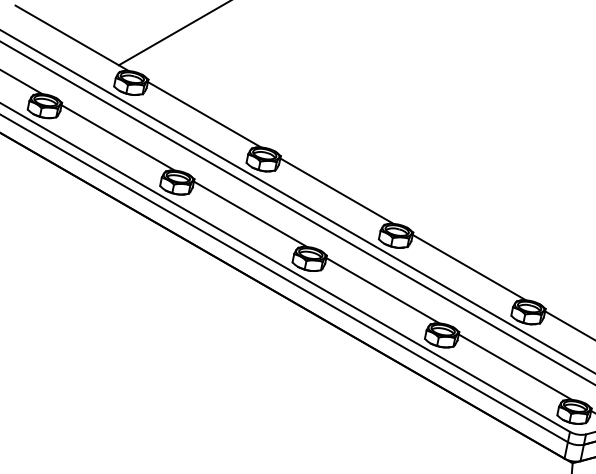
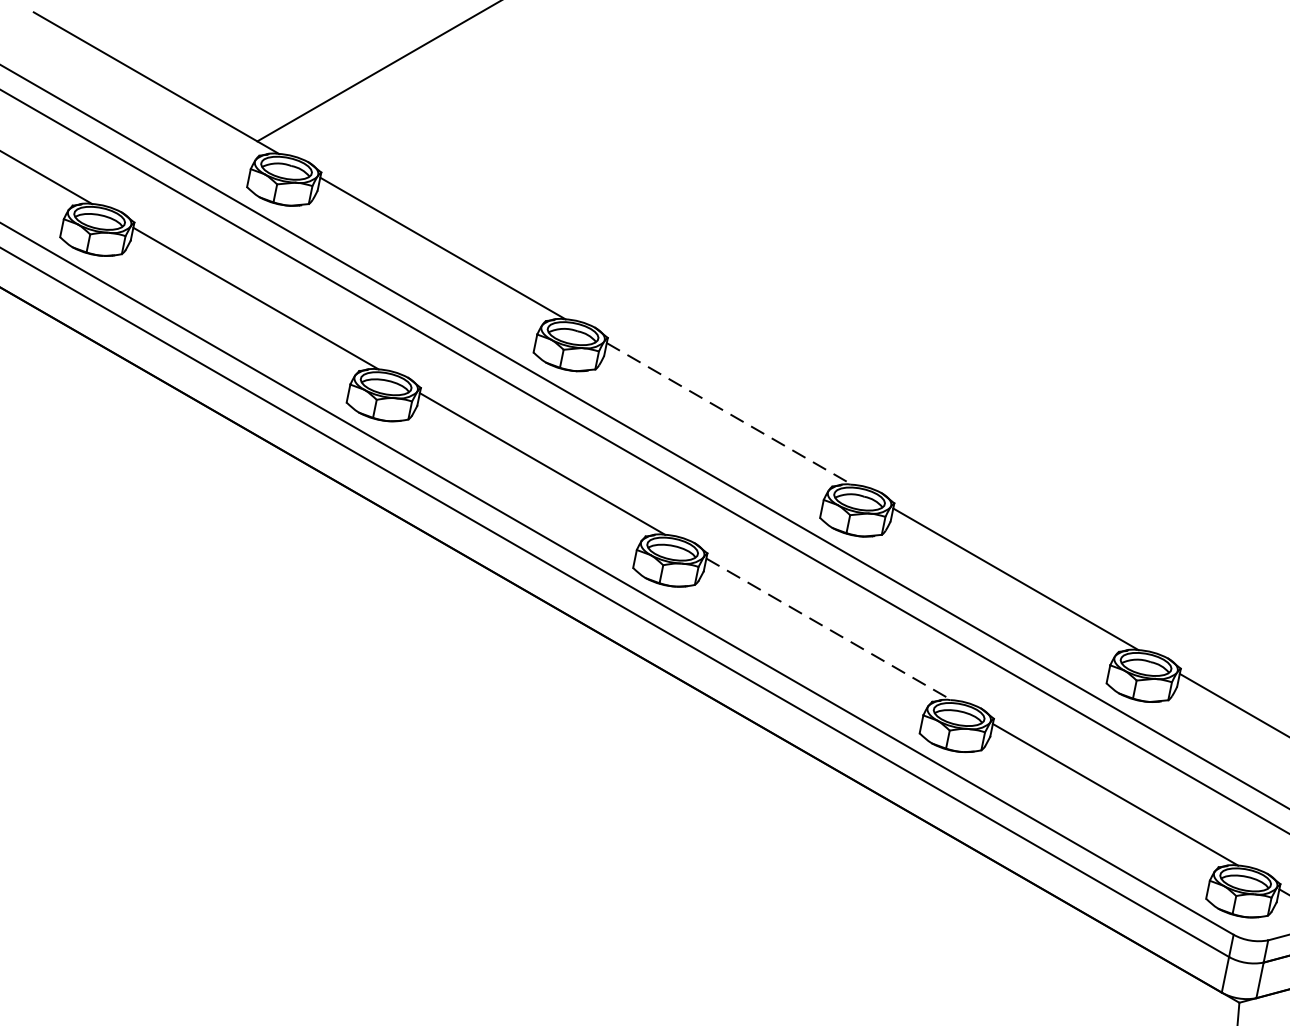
line: (337, 191) -> (730, 414), solid -> dashed
line: (383, 291) -> (830, 630), solid -> dashed

